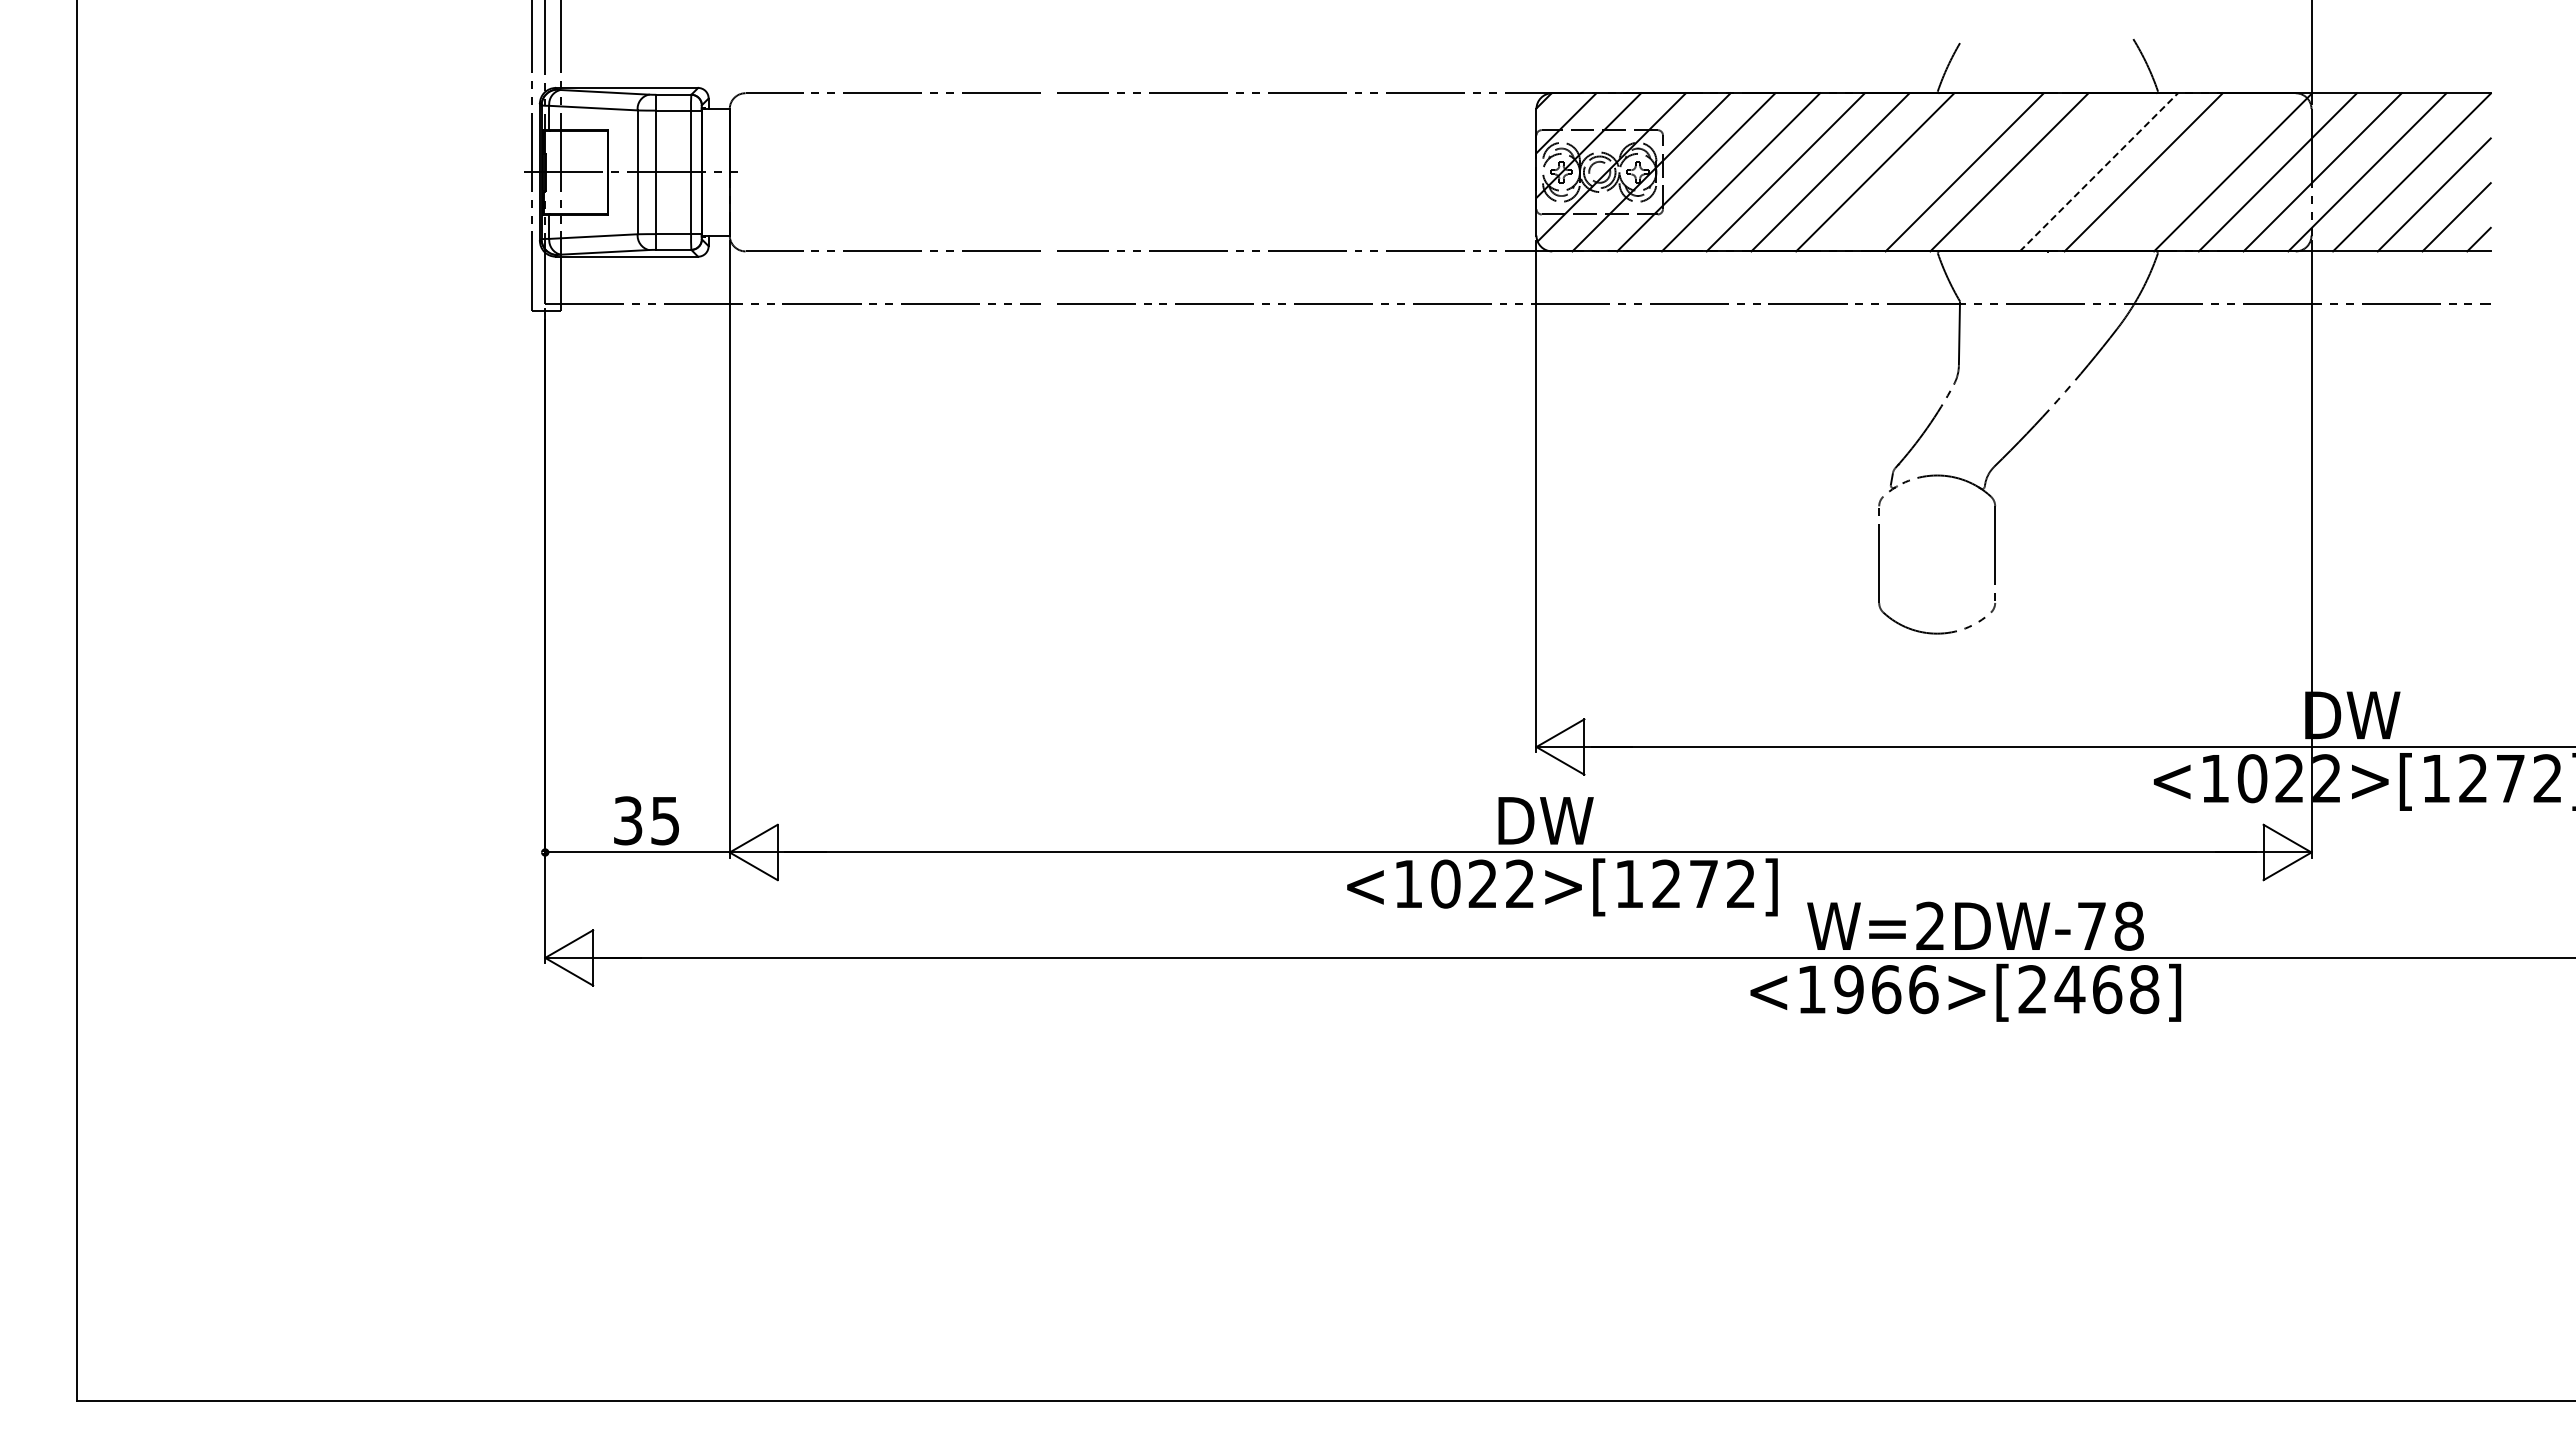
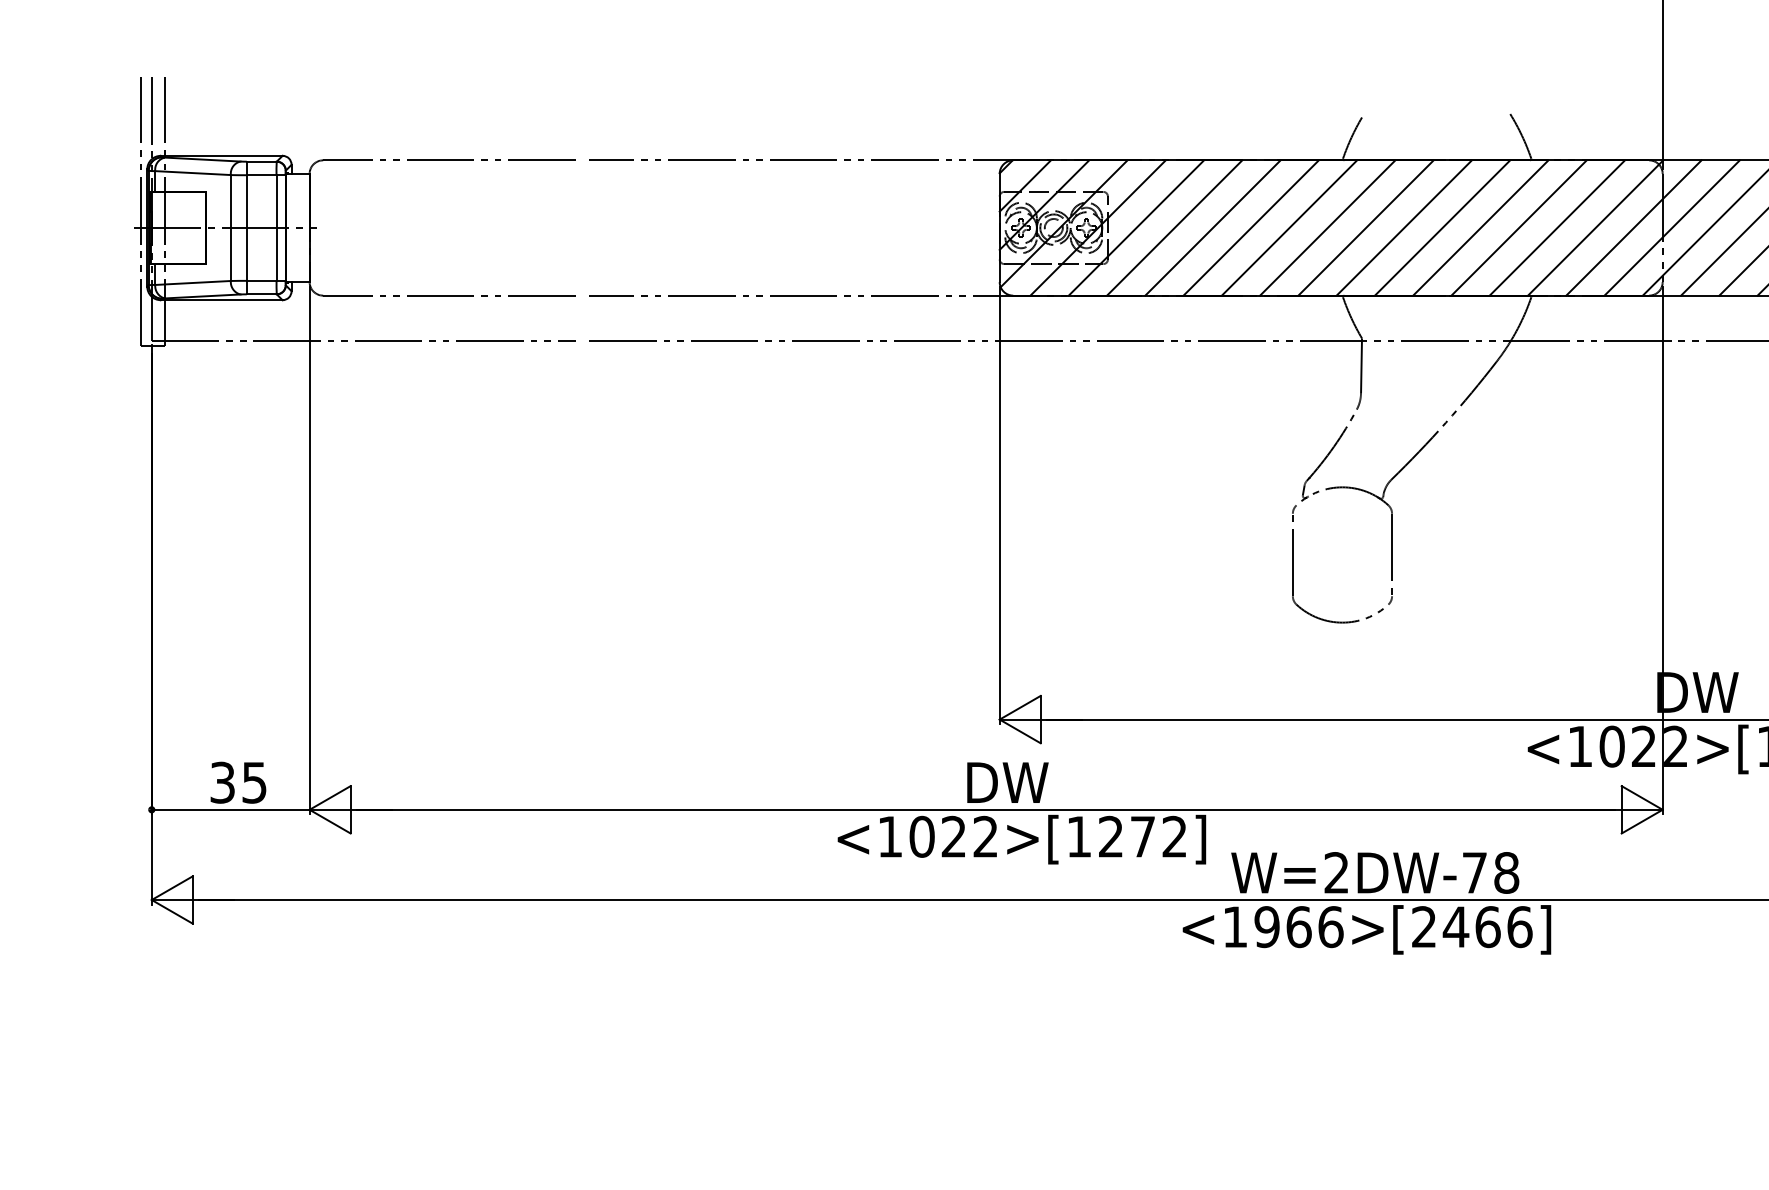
line: (1919, 172) -> (1327, 228), added
line: (2054, 172) -> (1442, 228), added
line: (2098, 172) -> (1480, 228), dashed -> solid
line: (2188, 172) -> (1557, 228), added
text: (2144, 989) -> (1519, 927), <1966>[2468] -> <1966>[2466]

